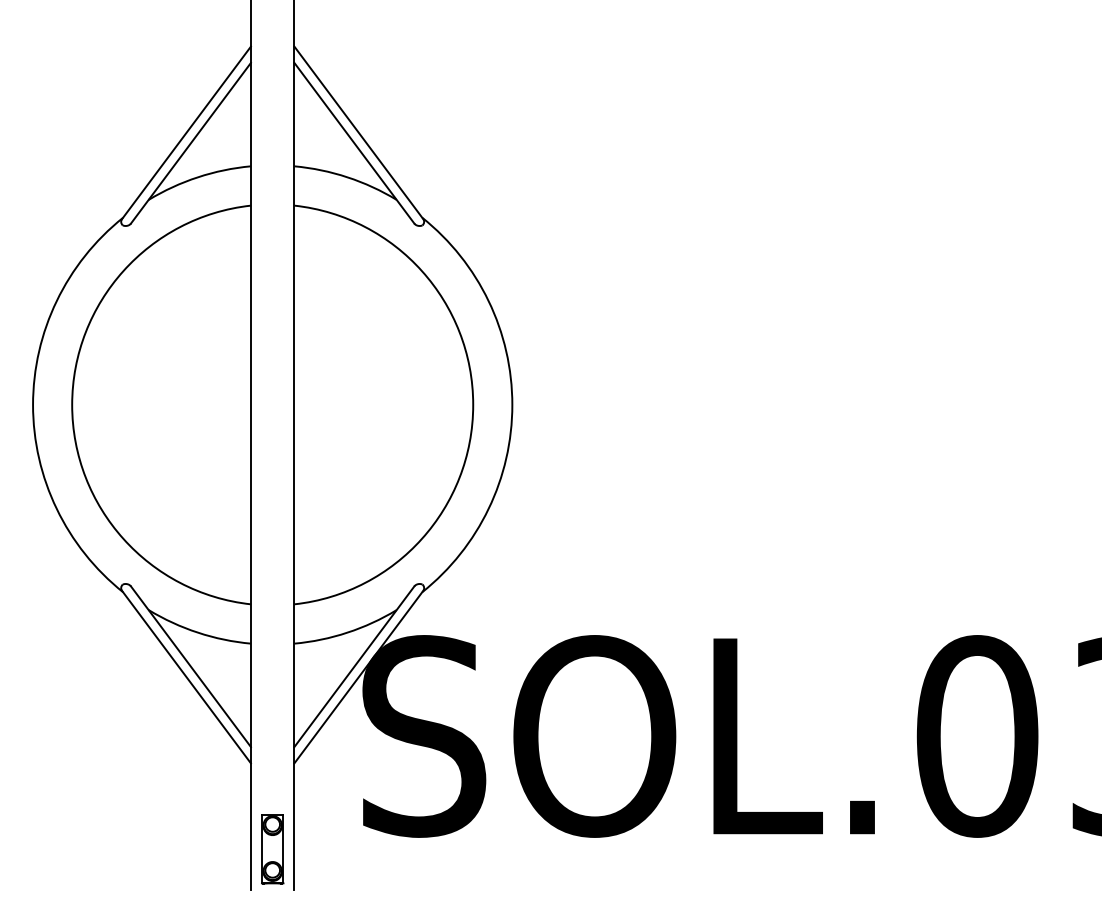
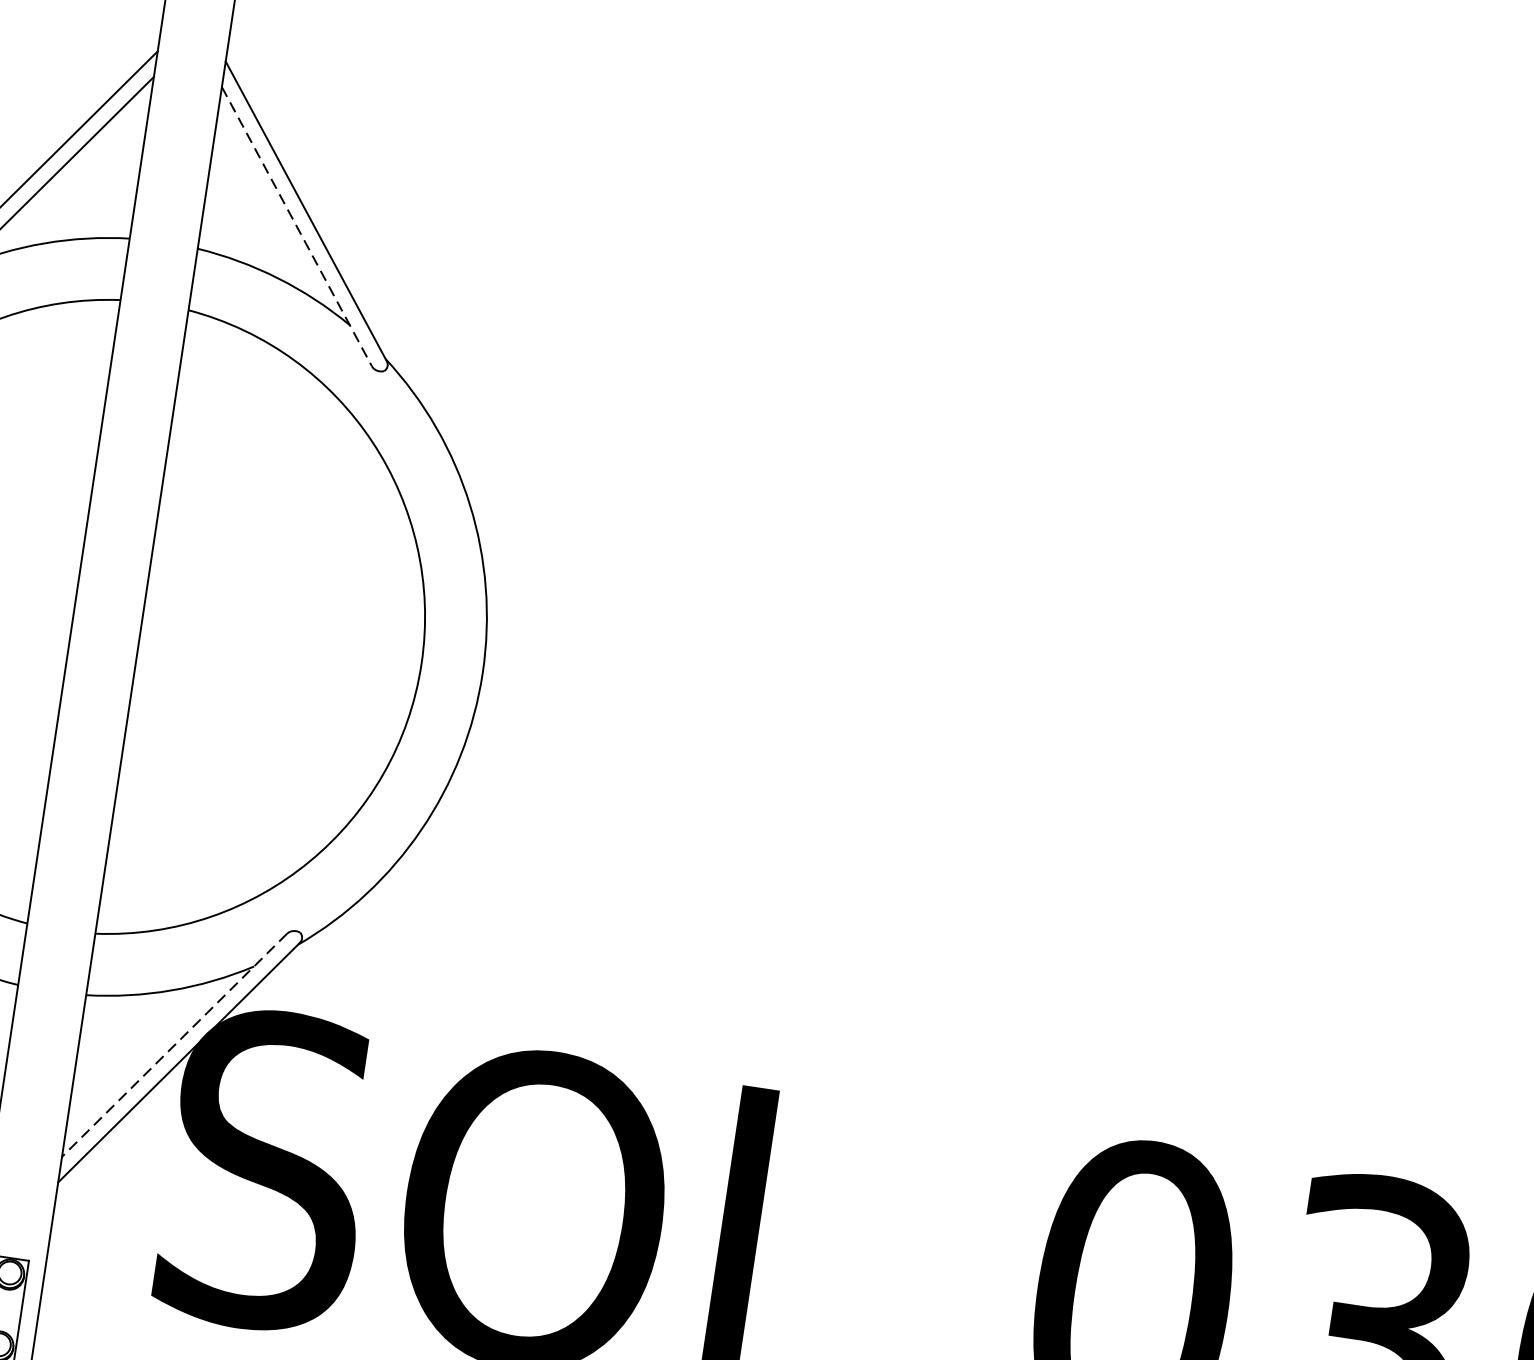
line: (354, 143) -> (297, 227), solid -> dashed
line: (354, 667) -> (174, 1046), solid -> dashed

